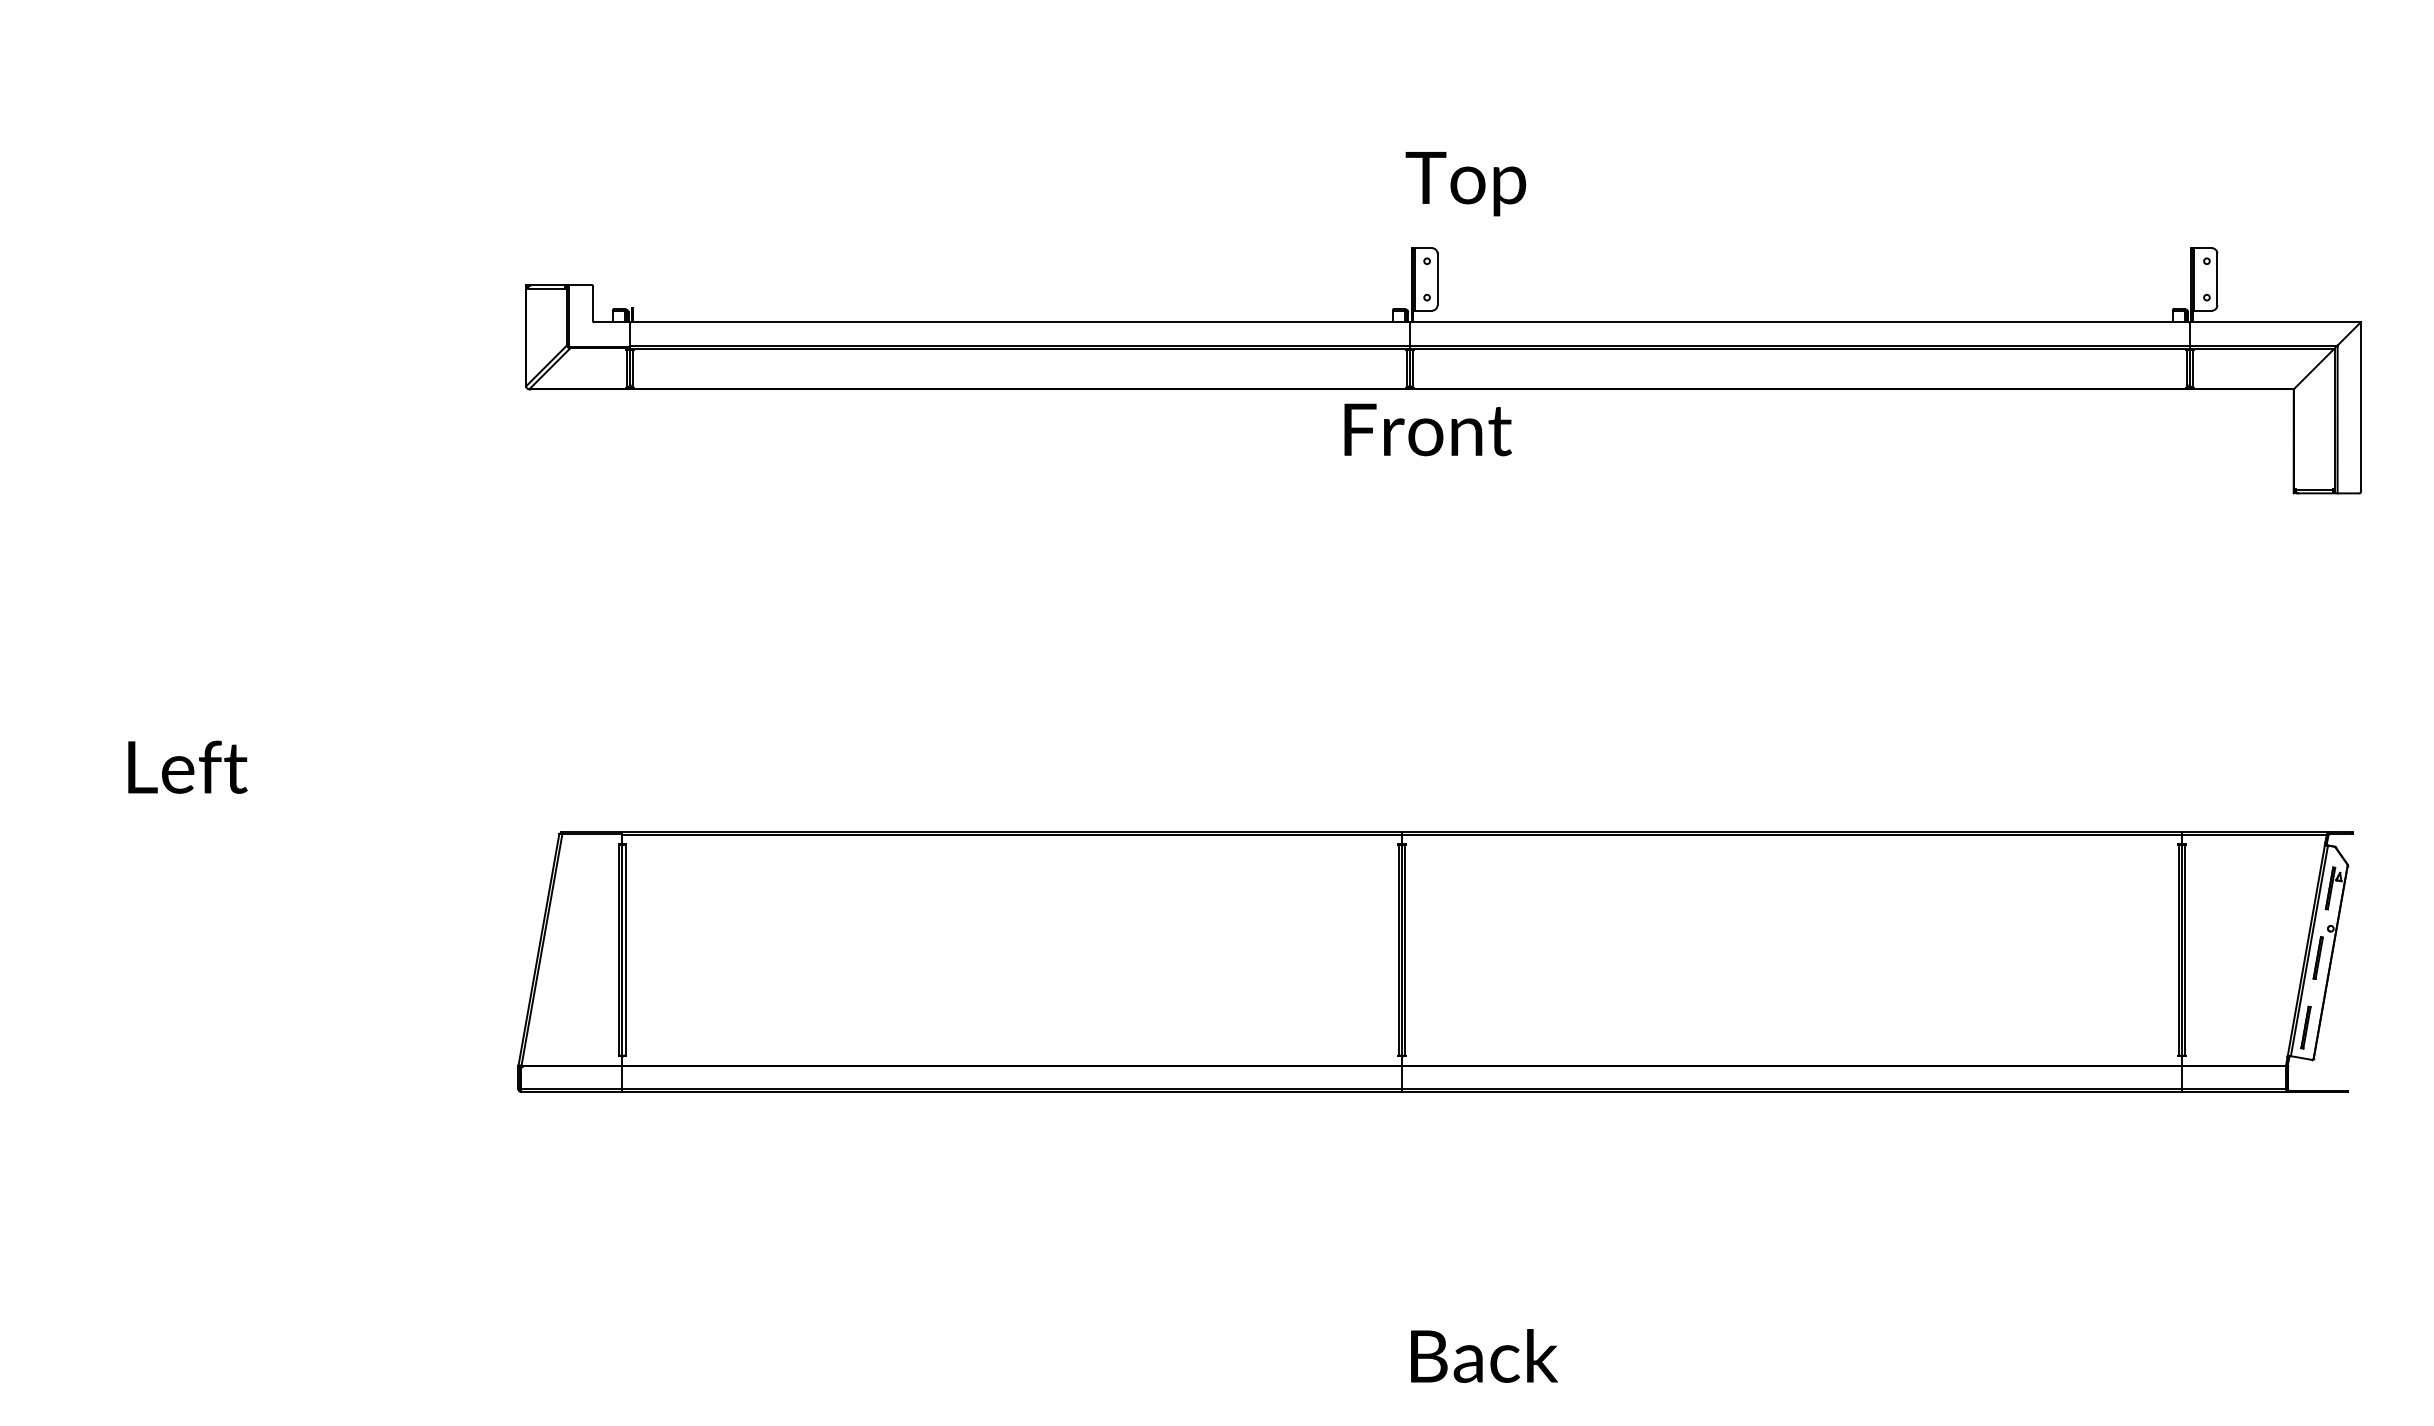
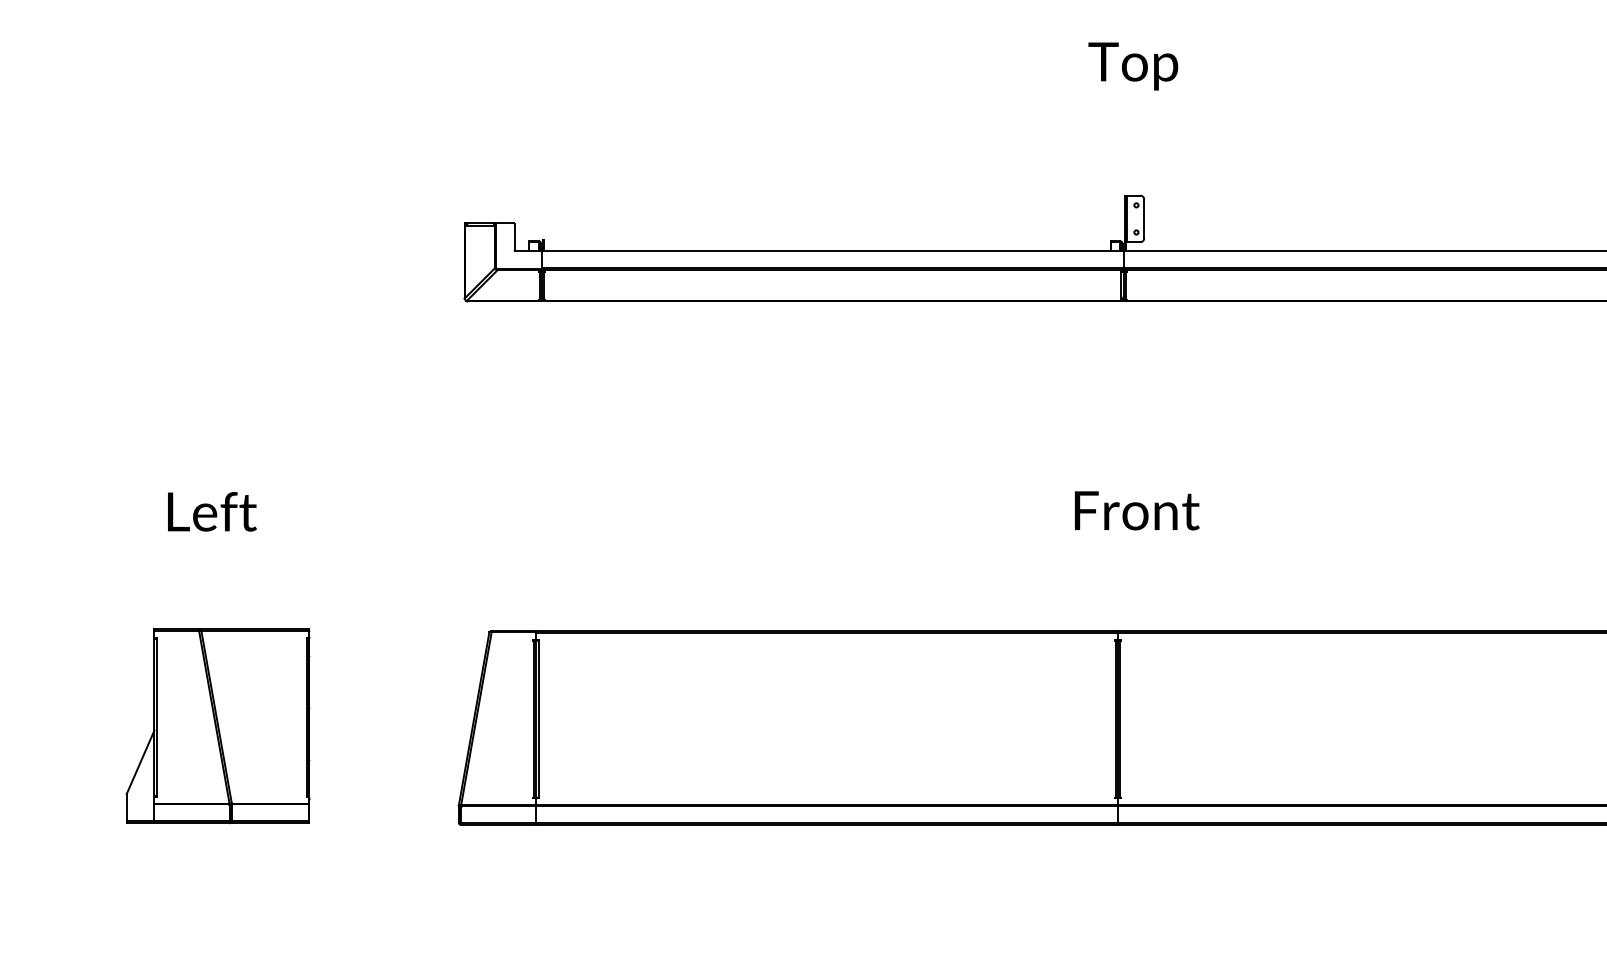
text: (1465, 184) -> (1133, 66), moved
text: (1427, 429) -> (1136, 510), moved
text: (187, 766) -> (212, 511), moved
part: (195, 959) -> (218, 726), added

